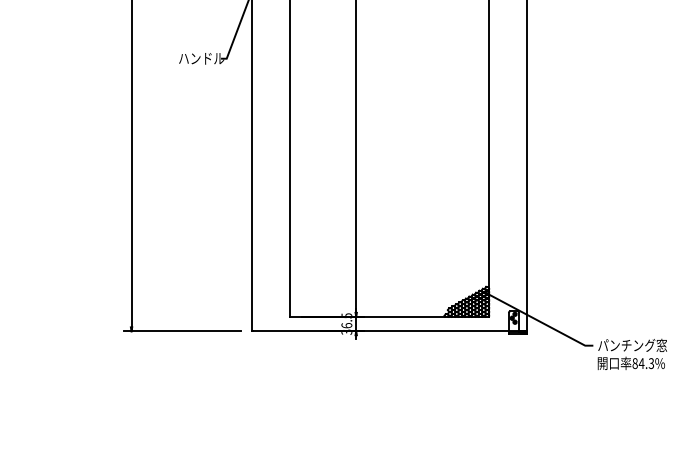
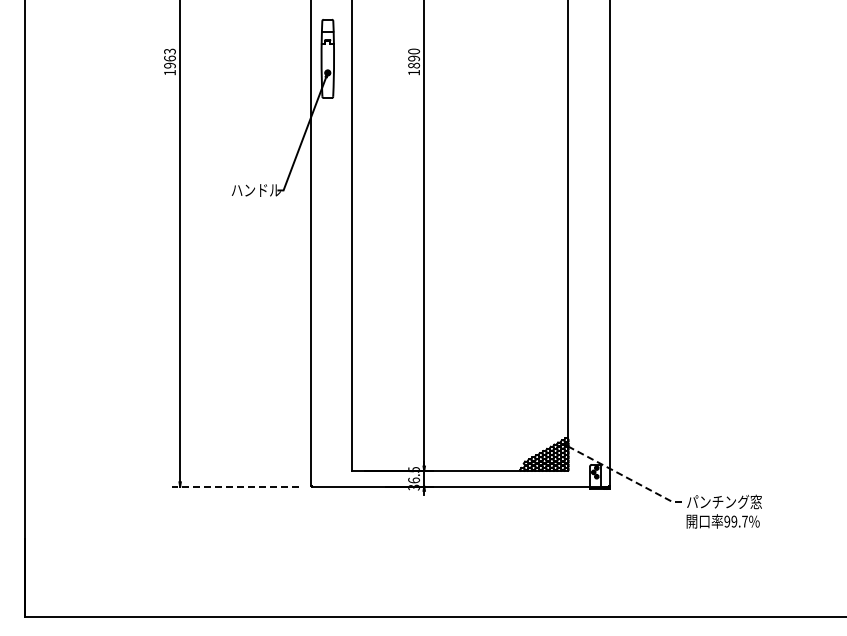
line: (540, 322) -> (624, 476), solid -> dashed
line: (182, 331) -> (235, 486), solid -> dashed
text: (642, 363) -> (735, 521), 84.3%%% -> 99.7%%%

